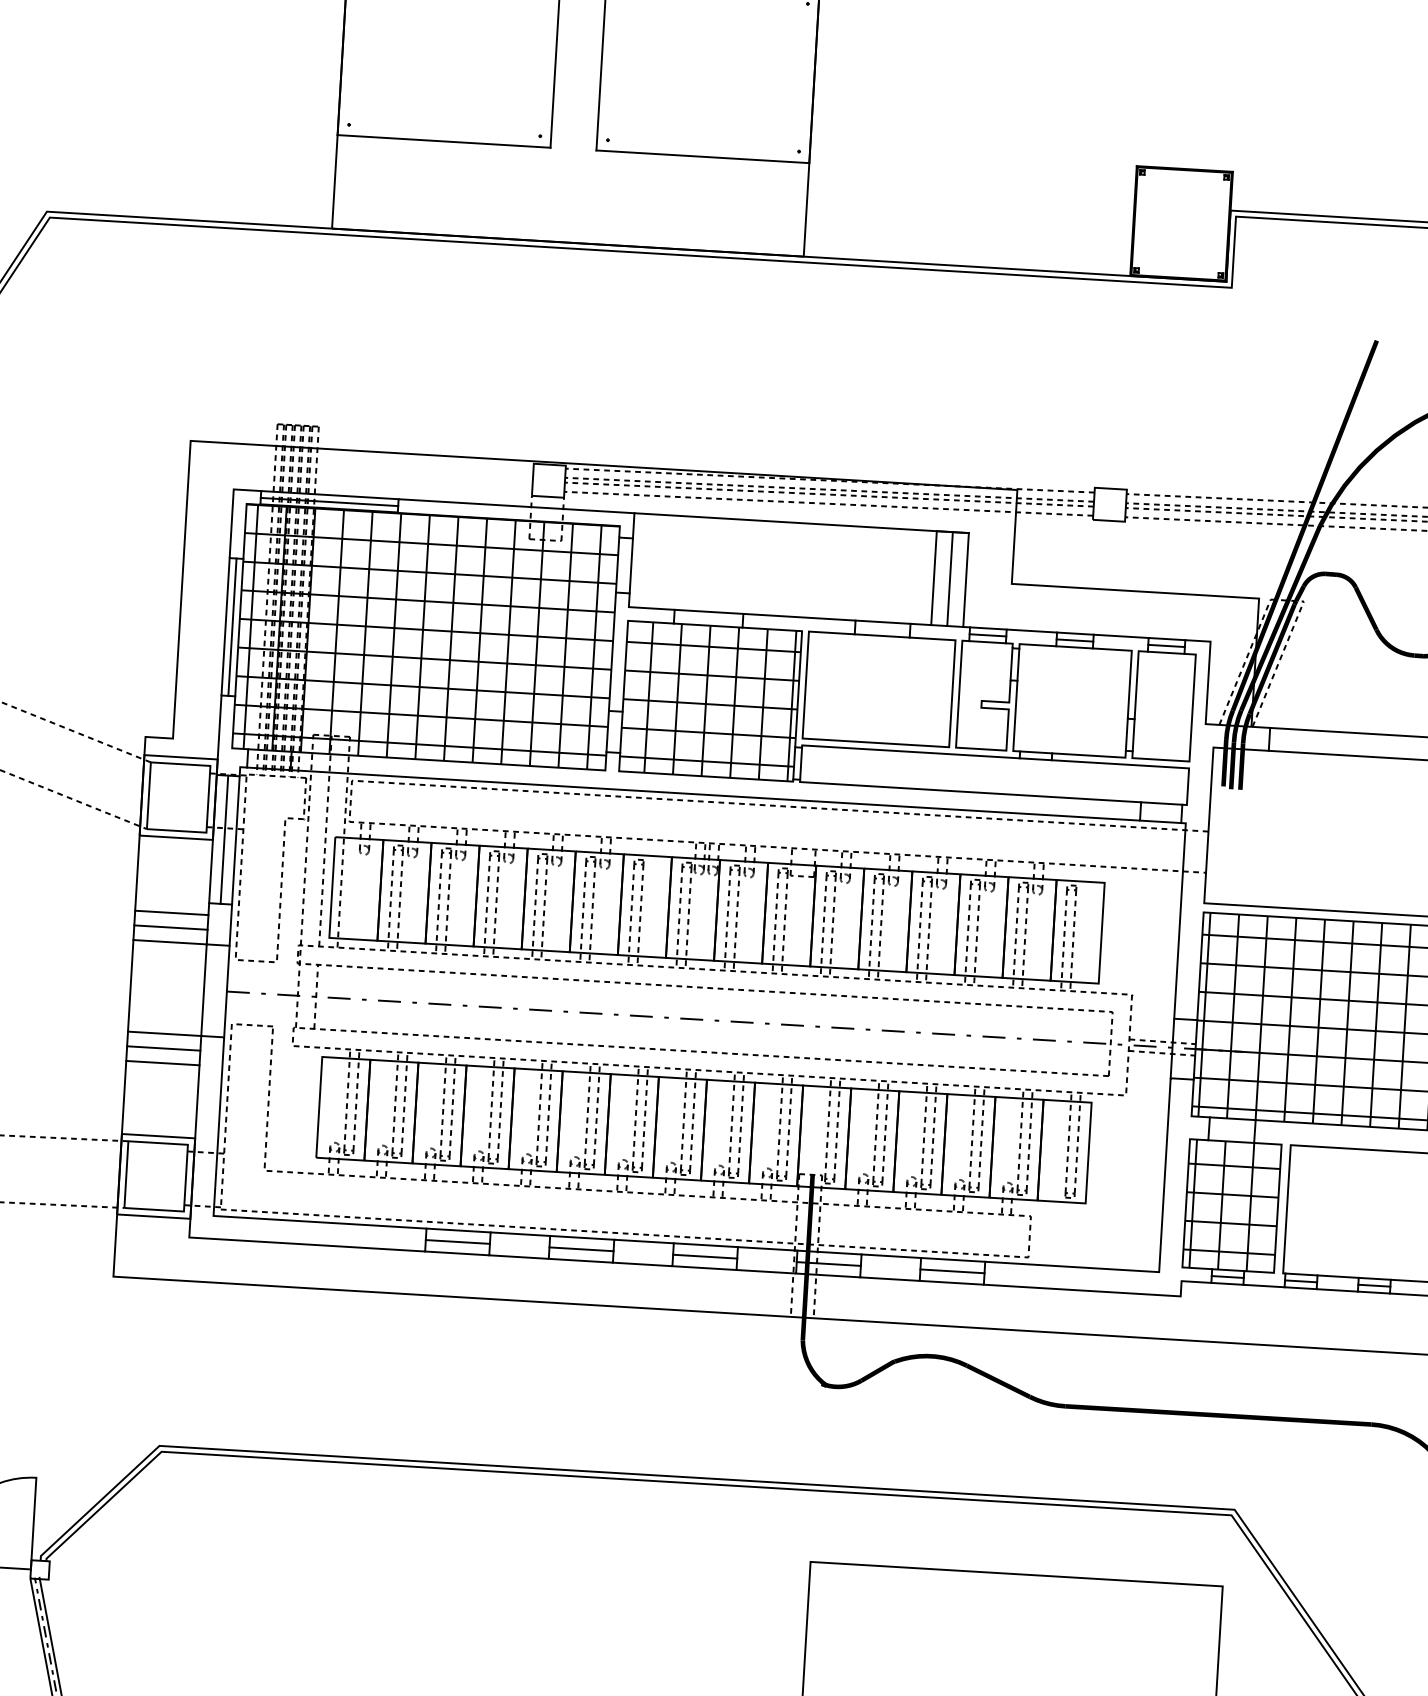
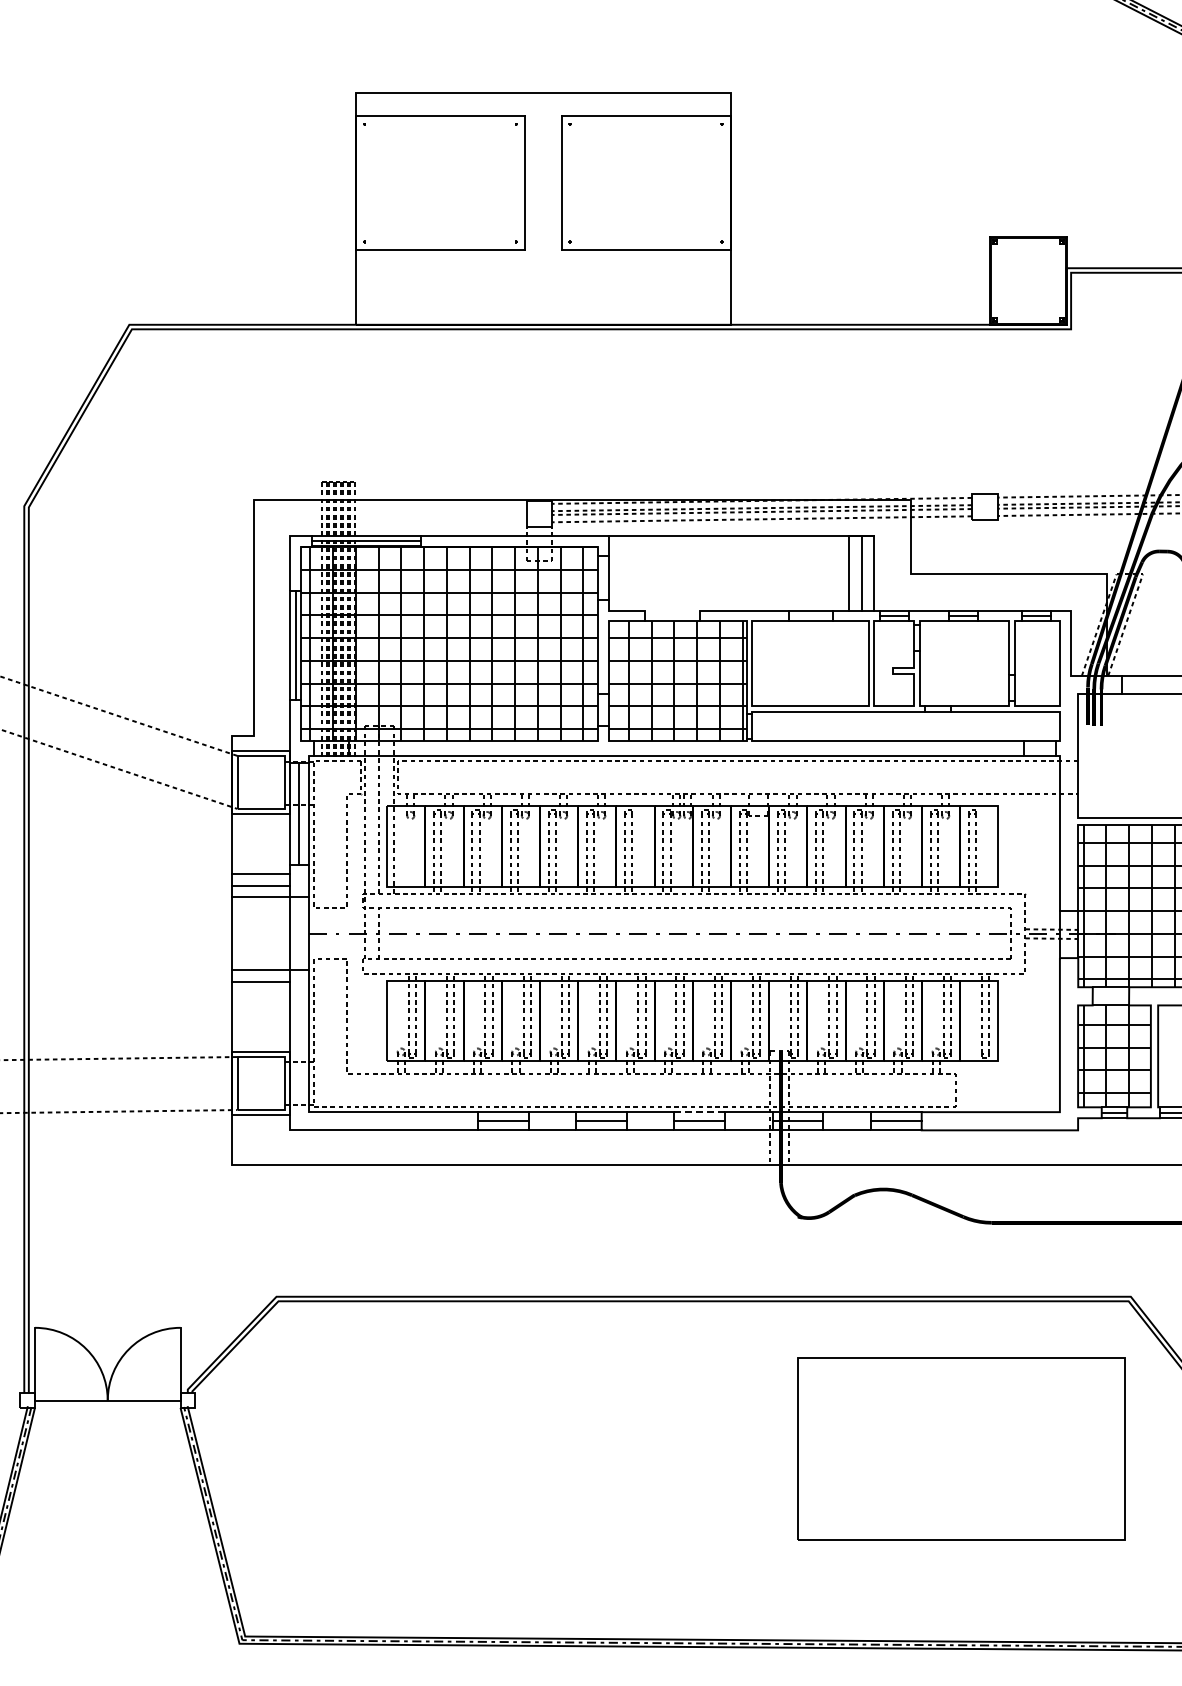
line: (709, 611) -> (672, 610), removed
line: (163, 1063) -> (261, 993), removed
line: (705, 1245) -> (699, 1112), solid -> dashed

